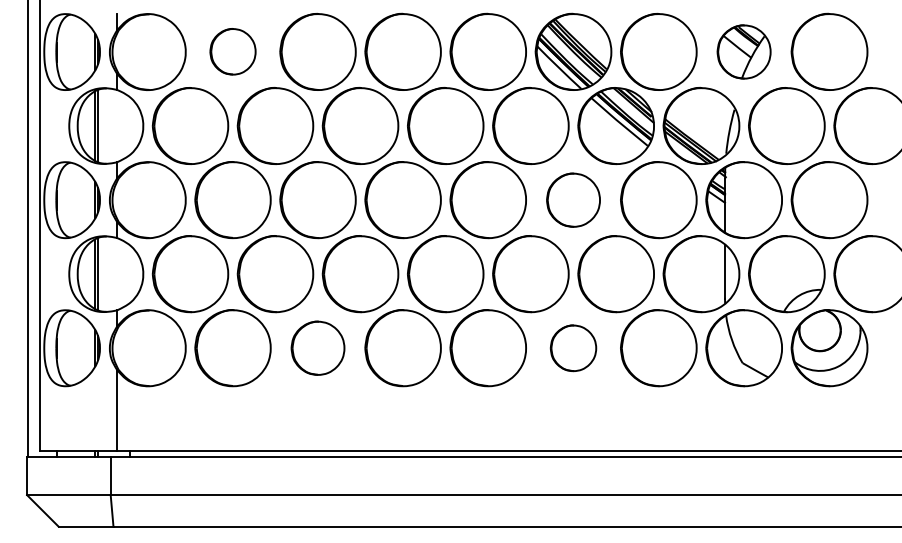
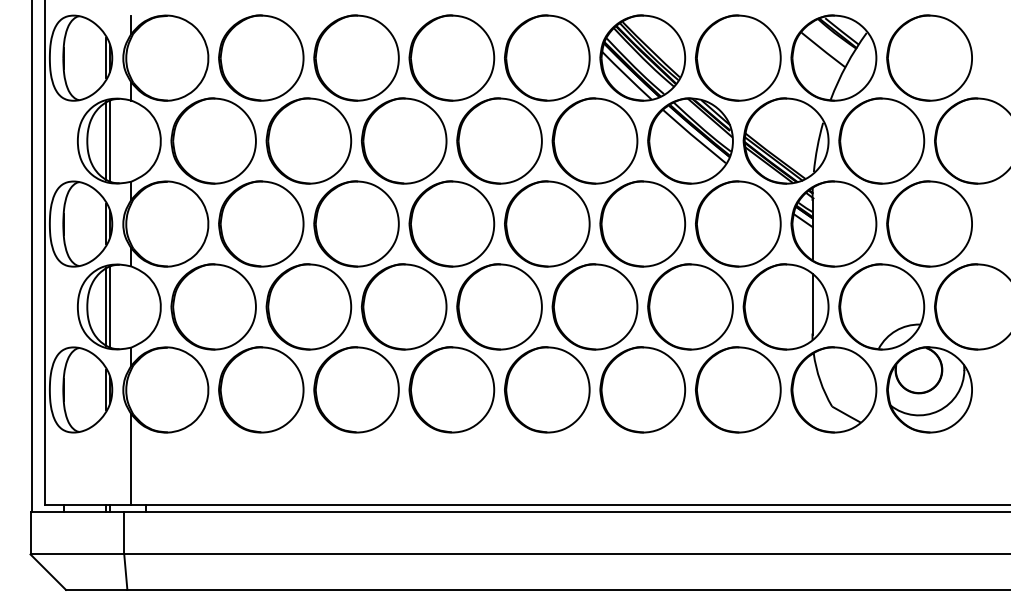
part: (232, 51) -> (260, 57), size x1.67
part: (743, 51) -> (833, 57), size x1.43
part: (573, 200) -> (642, 224), size x1.43
part: (317, 348) -> (355, 390), size x1.43
part: (573, 348) -> (642, 390), size x1.67

